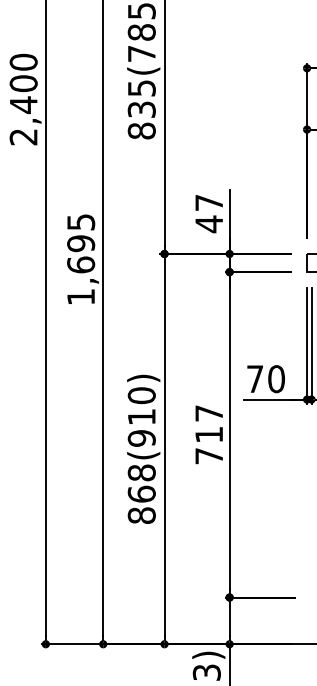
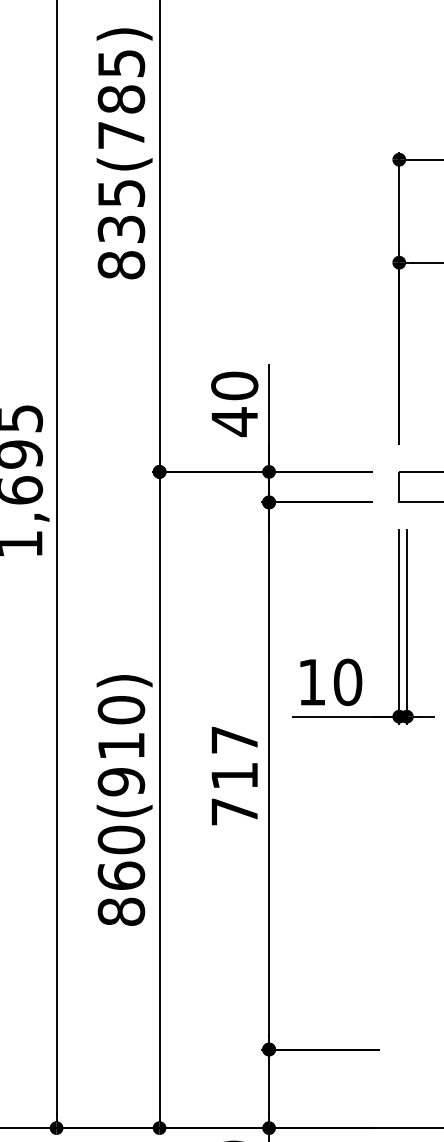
text: (209, 202) -> (235, 385), 47 -> 40
text: (255, 378) -> (312, 681), 70 -> 10
text: (141, 472) -> (120, 839), 868(910) -> 860(910)

